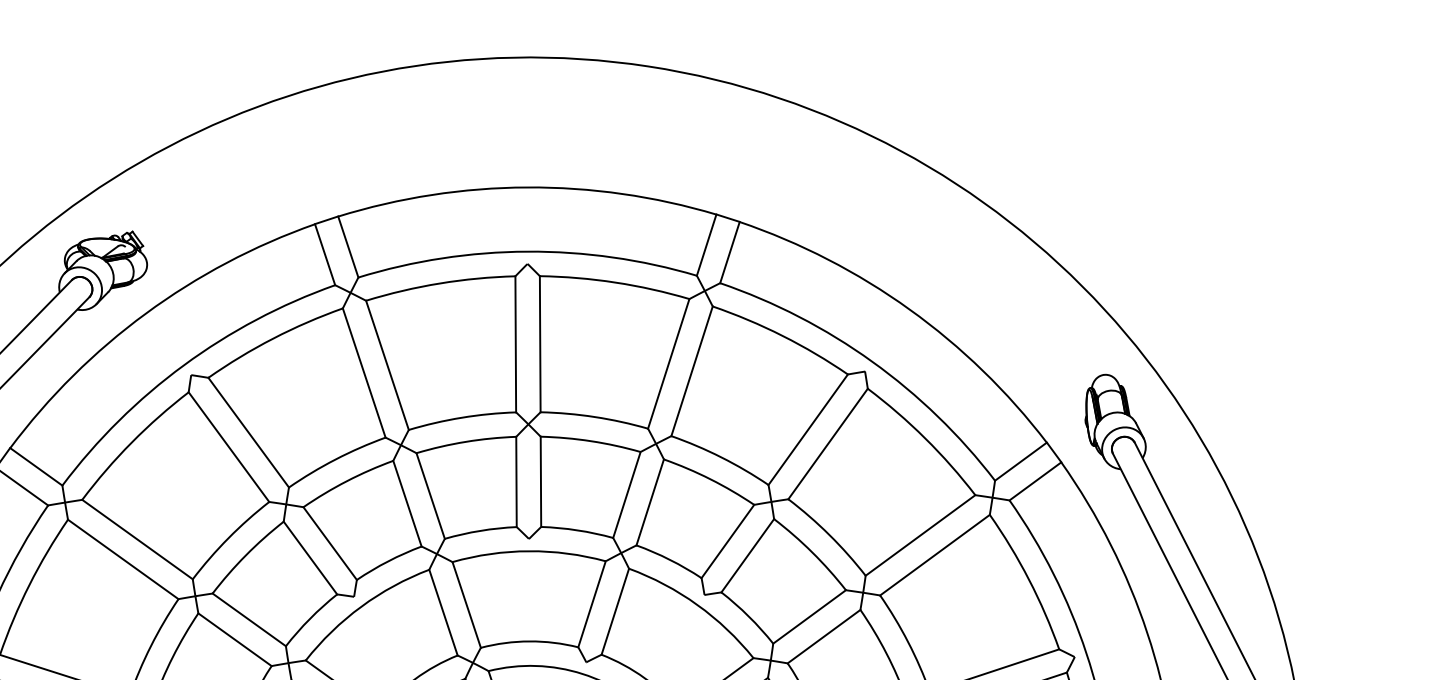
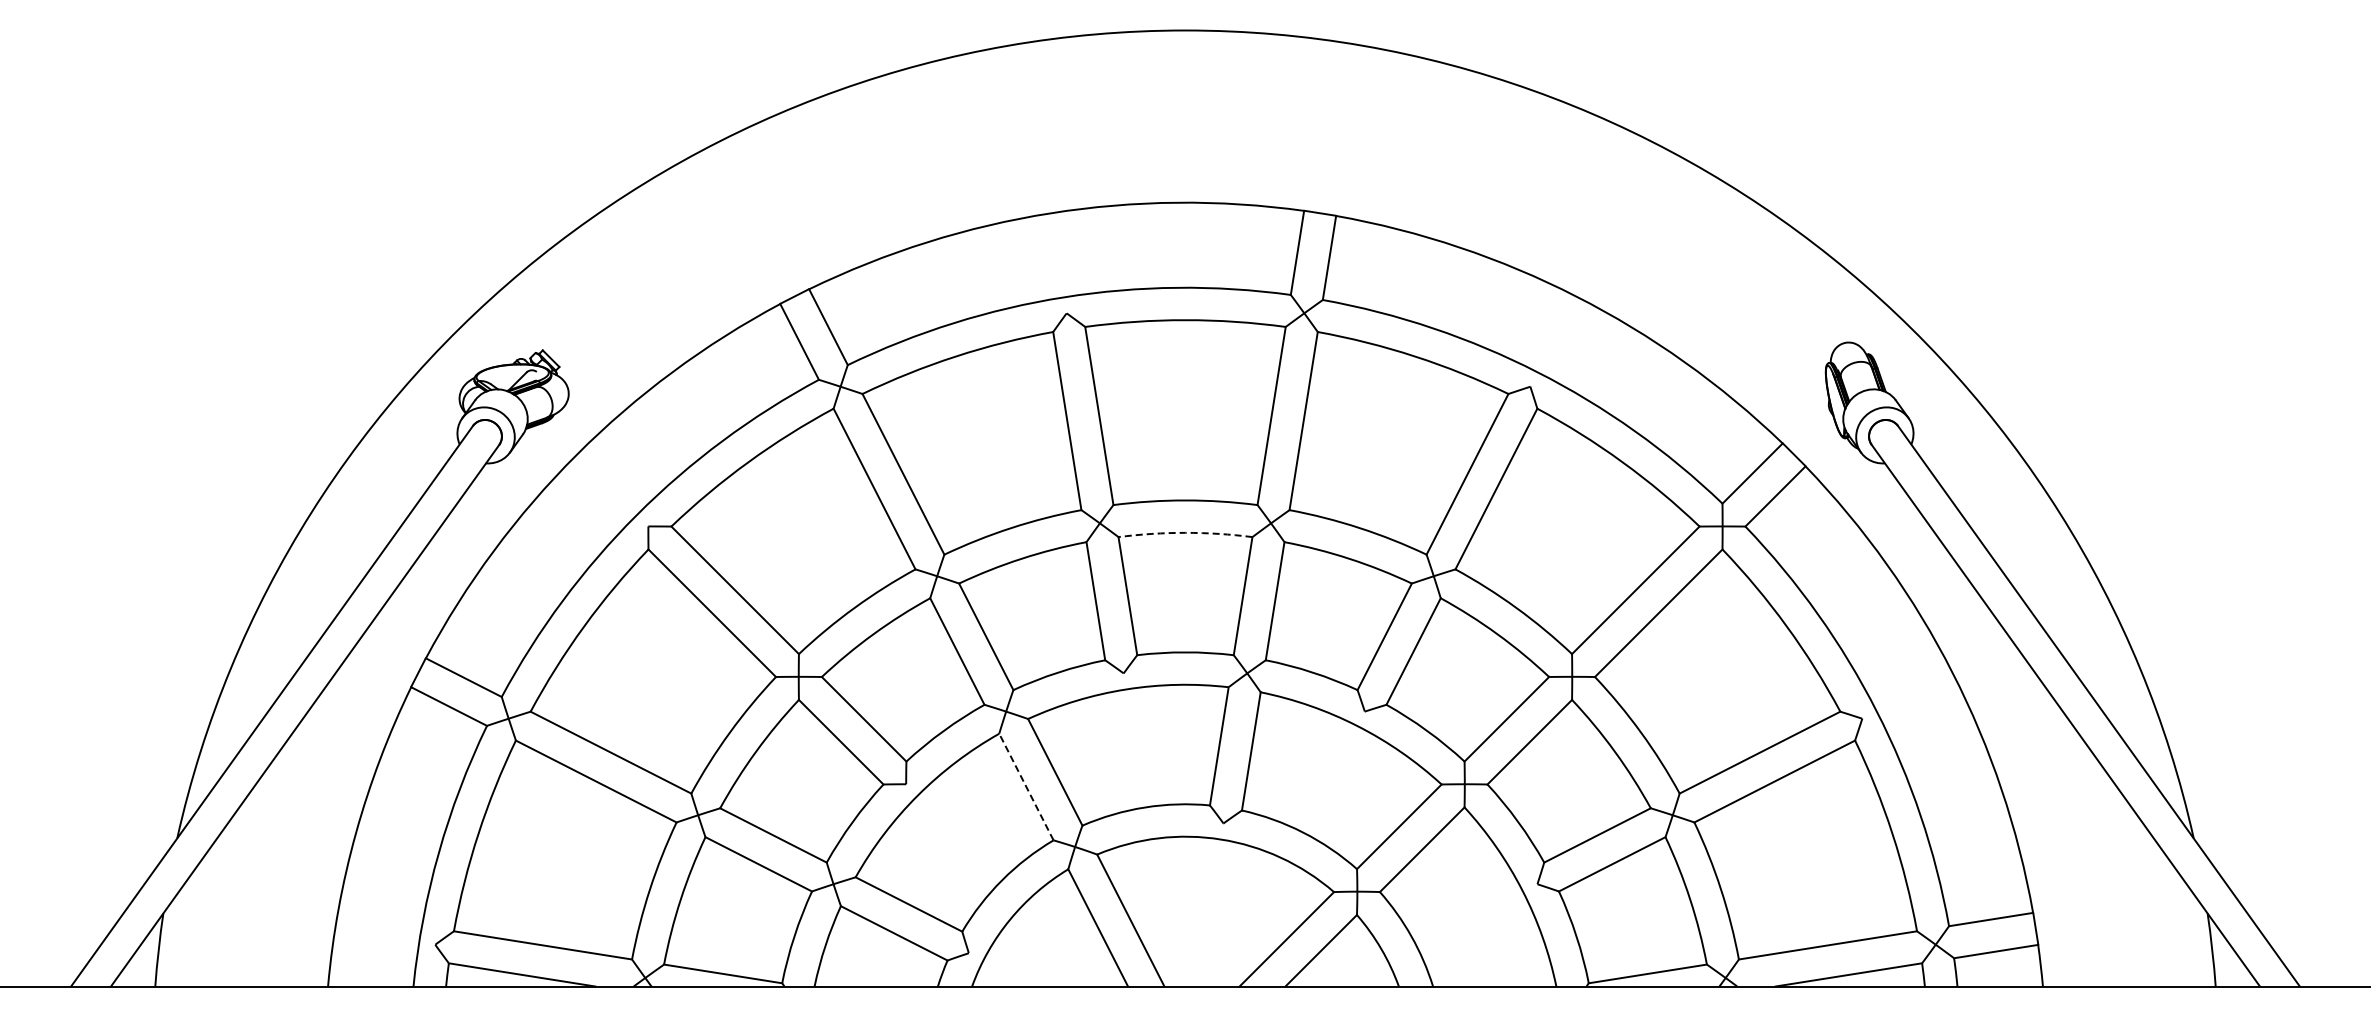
arc: (591, 440) -> (1185, 532), solid -> dashed
line: (443, 612) -> (1026, 787), solid -> dashed

